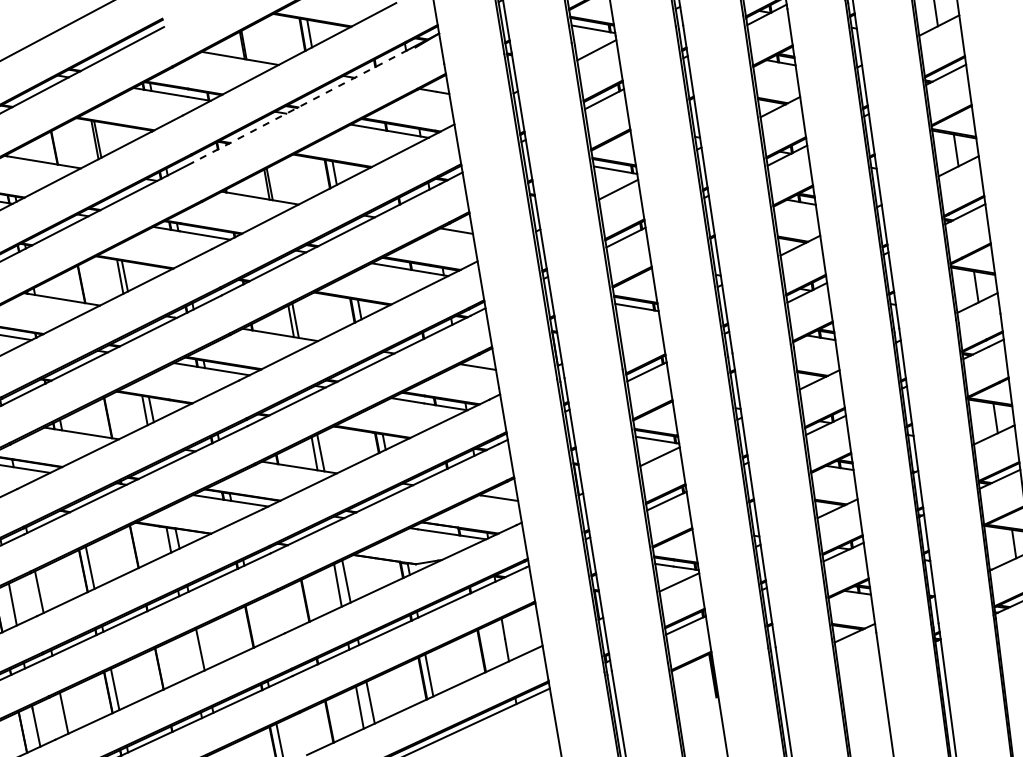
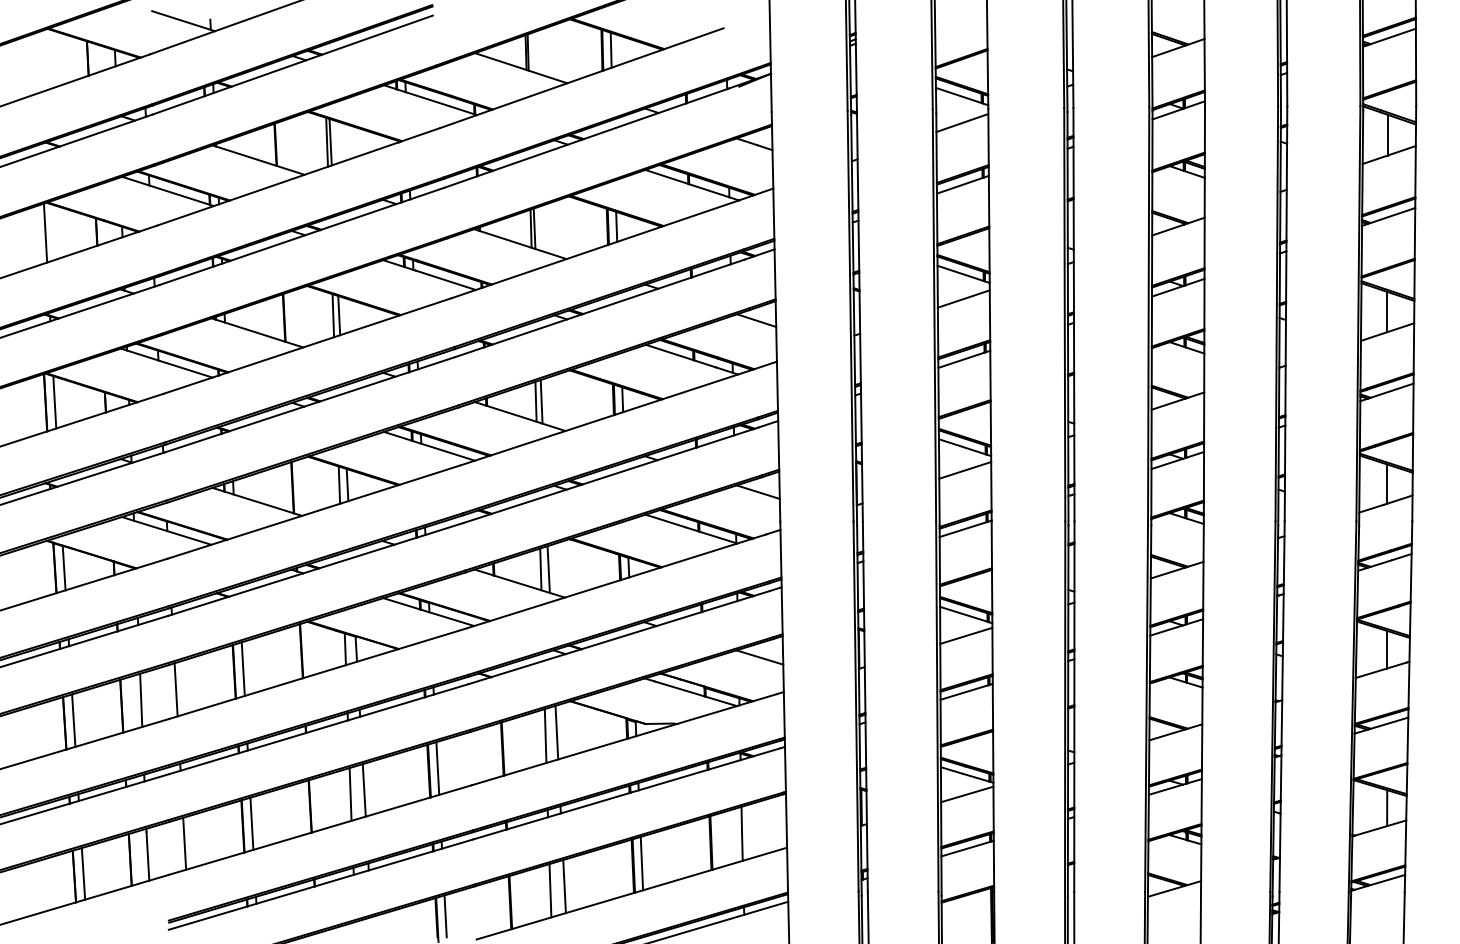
line: (300, 106) -> (586, 138), dashed -> solid
line: (639, 325) -> (965, 470), added
line: (255, 623) -> (437, 768), added
line: (189, 654) -> (350, 794), added

